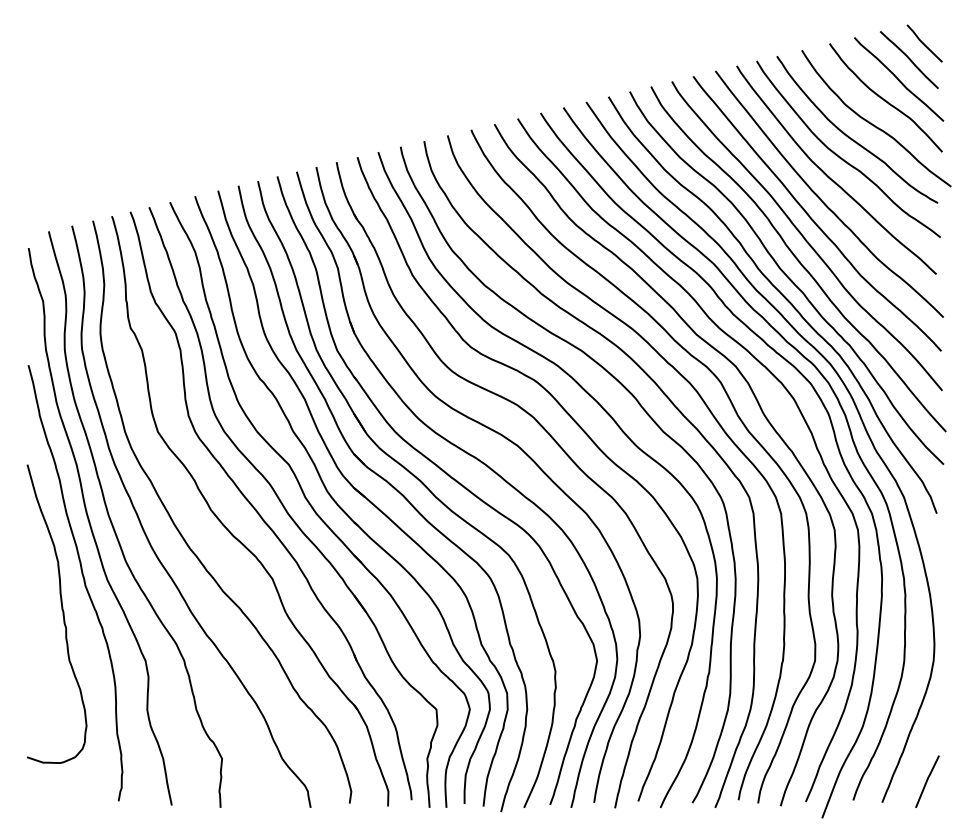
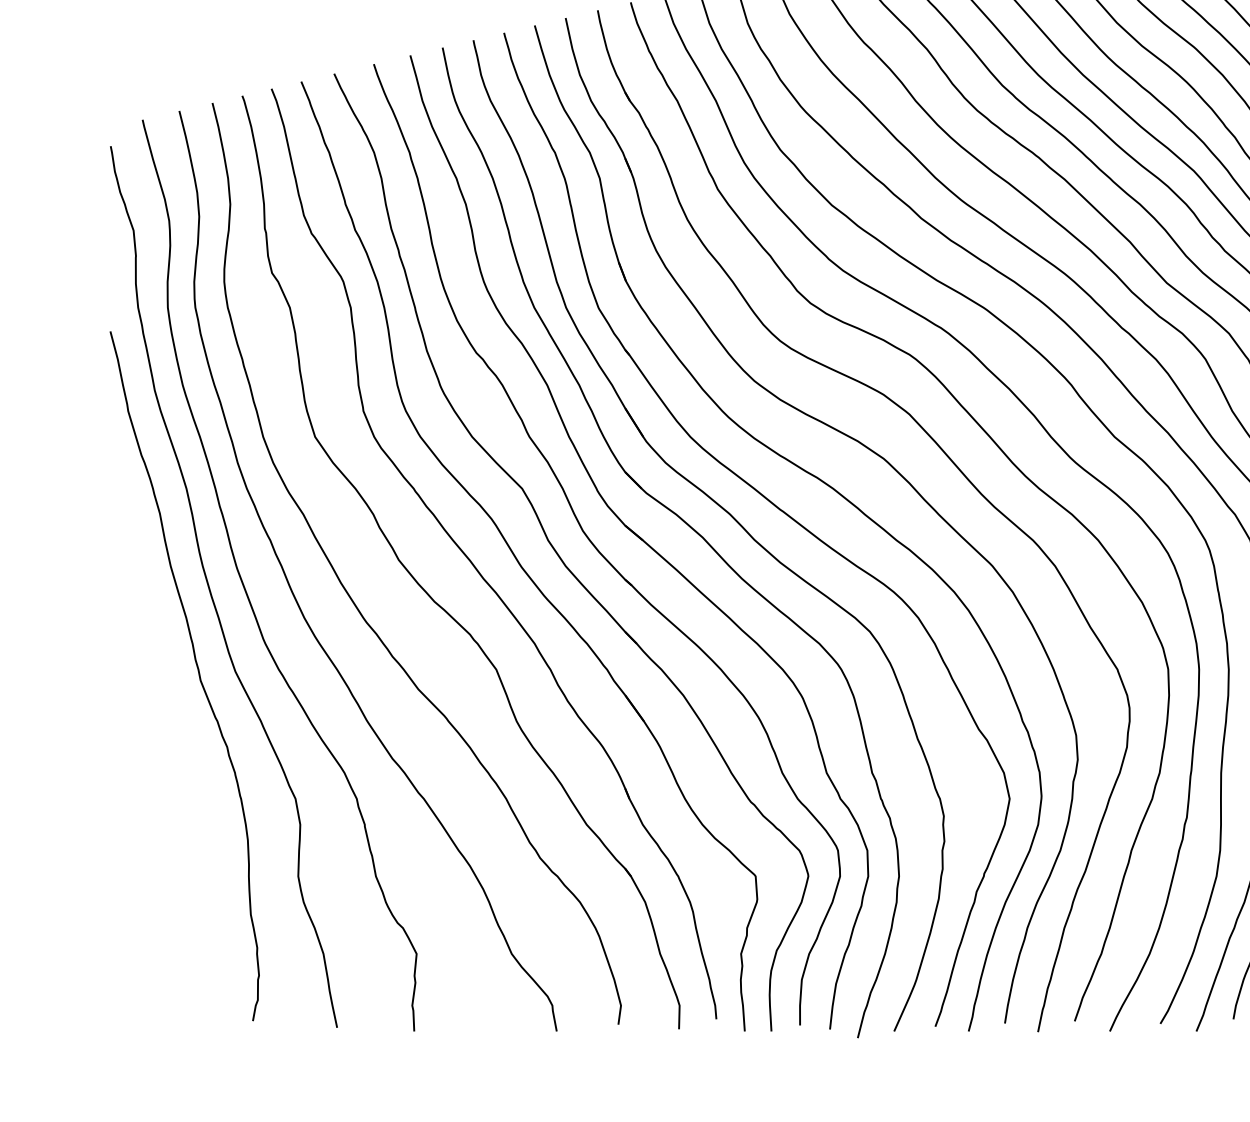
curve: (62, 613) -> (164, 724), removed

